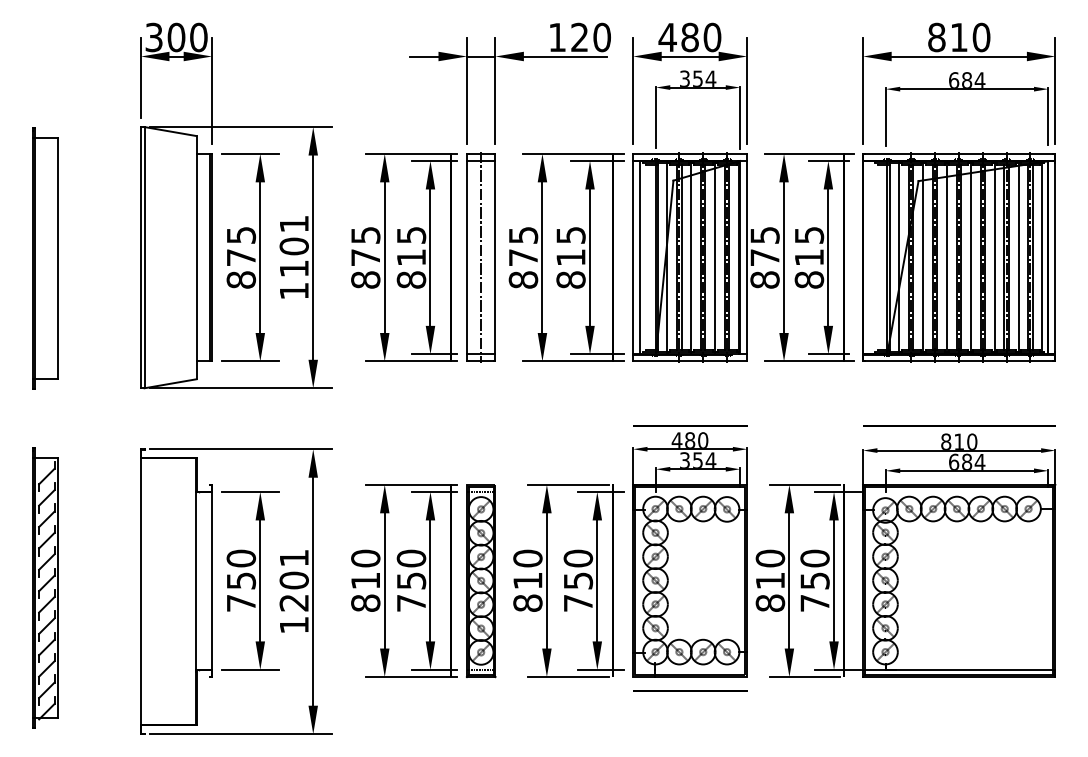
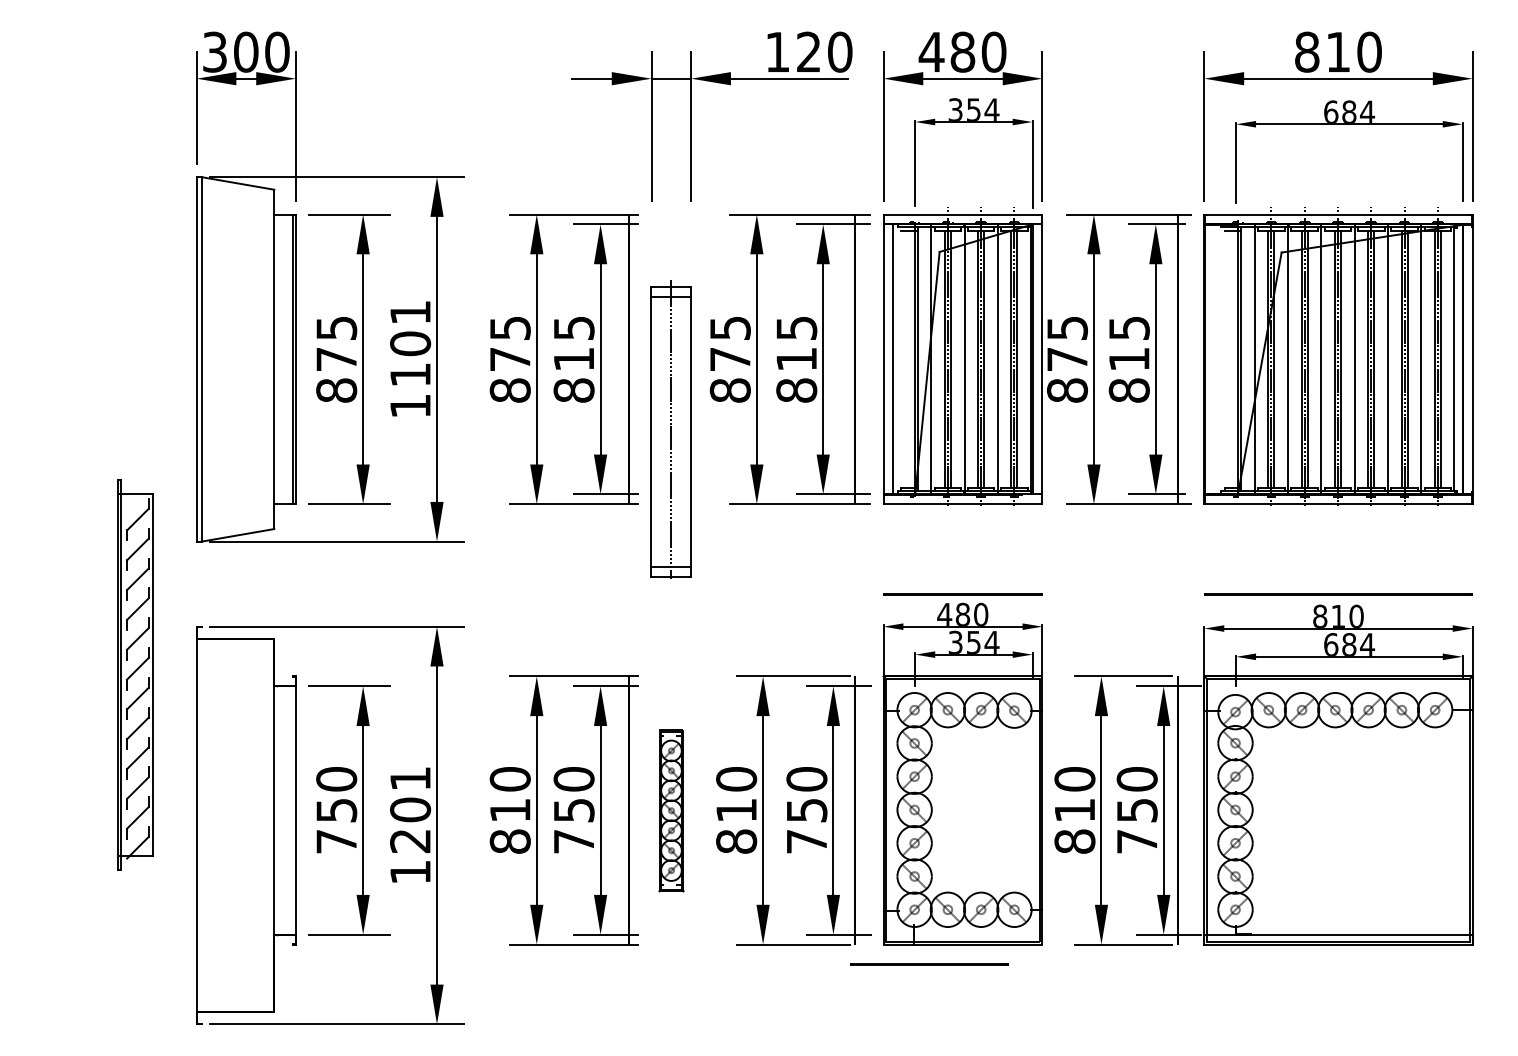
part: (480, 257) -> (670, 431), moved
part: (45, 258) -> (63, 360), removed
part: (481, 581) -> (671, 811), size x0.6
part: (45, 587) -> (135, 674), moved
line: (690, 690) -> (929, 963), moved

